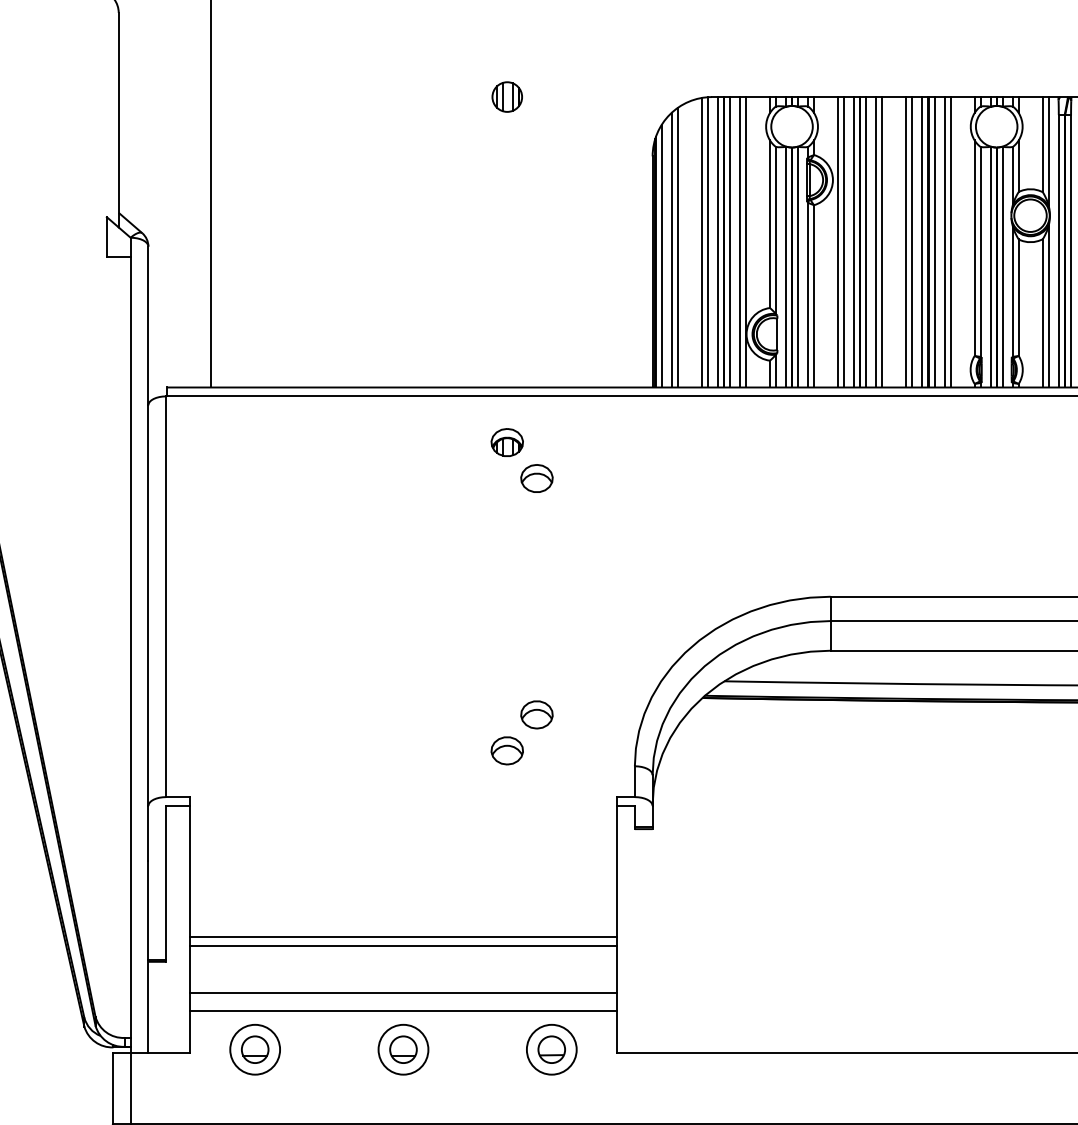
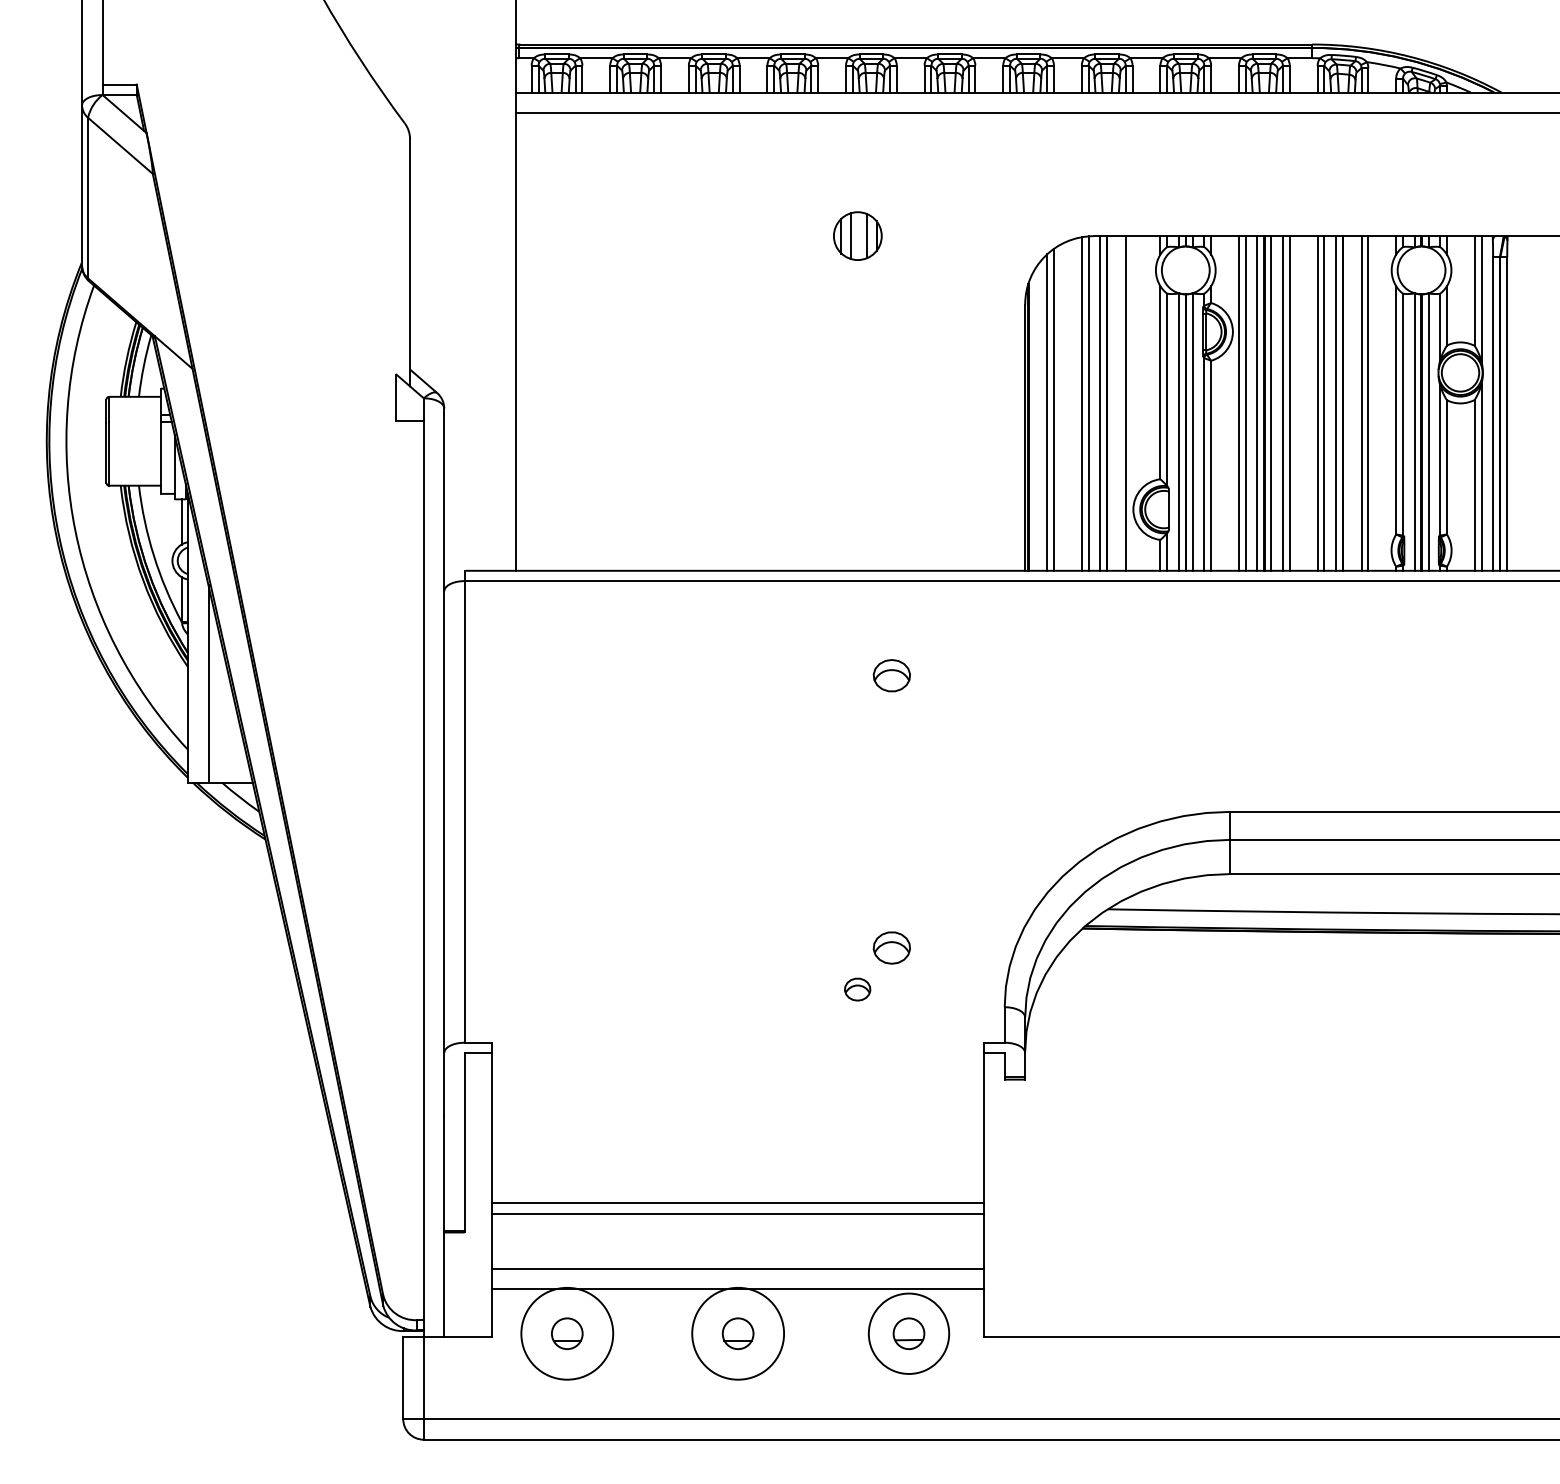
part: (507, 97) -> (857, 236), size x1.4
line: (730, 242) -> (1114, 403), removed
line: (745, 242) -> (1132, 403), removed
line: (935, 242) -> (1350, 403), removed
line: (661, 256) -> (1035, 419), removed
part: (507, 441) -> (857, 633), removed
part: (507, 750) -> (857, 989), size x0.7
circle: (255, 1049) -> (567, 1333), size x1.6
circle: (402, 1049) -> (737, 1333), size x1.6
circle: (551, 1049) -> (908, 1333), size x1.4

